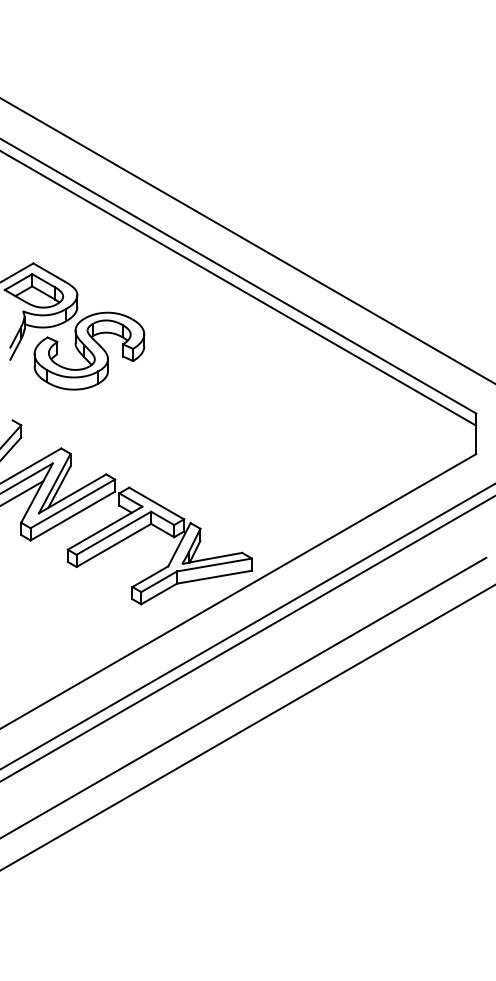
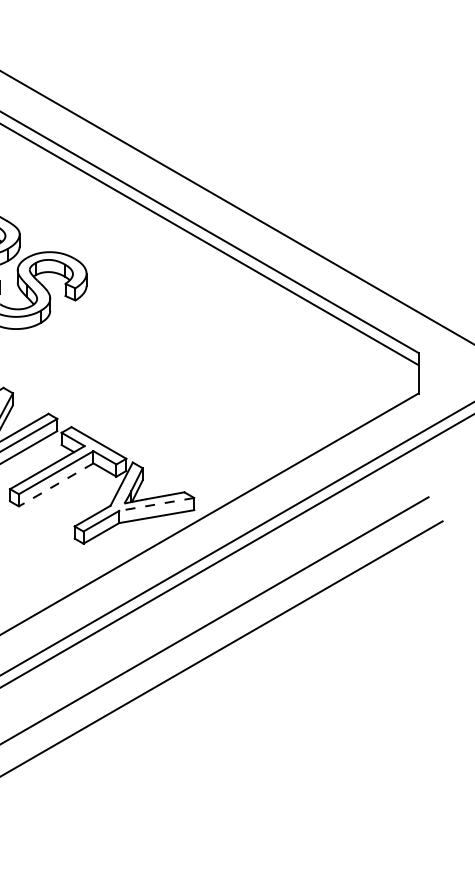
line: (113, 545) -> (55, 484), solid -> dashed
line: (214, 565) -> (156, 504), solid -> dashed

